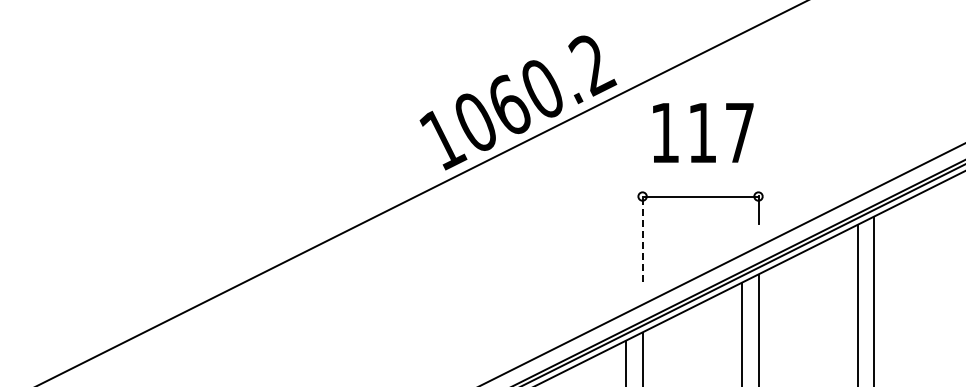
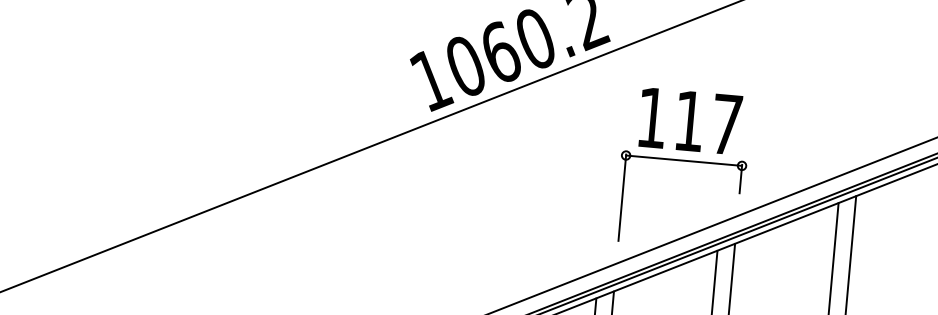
text: (703, 132) -> (690, 120), moved
line: (642, 238) -> (622, 197), dashed -> solid

